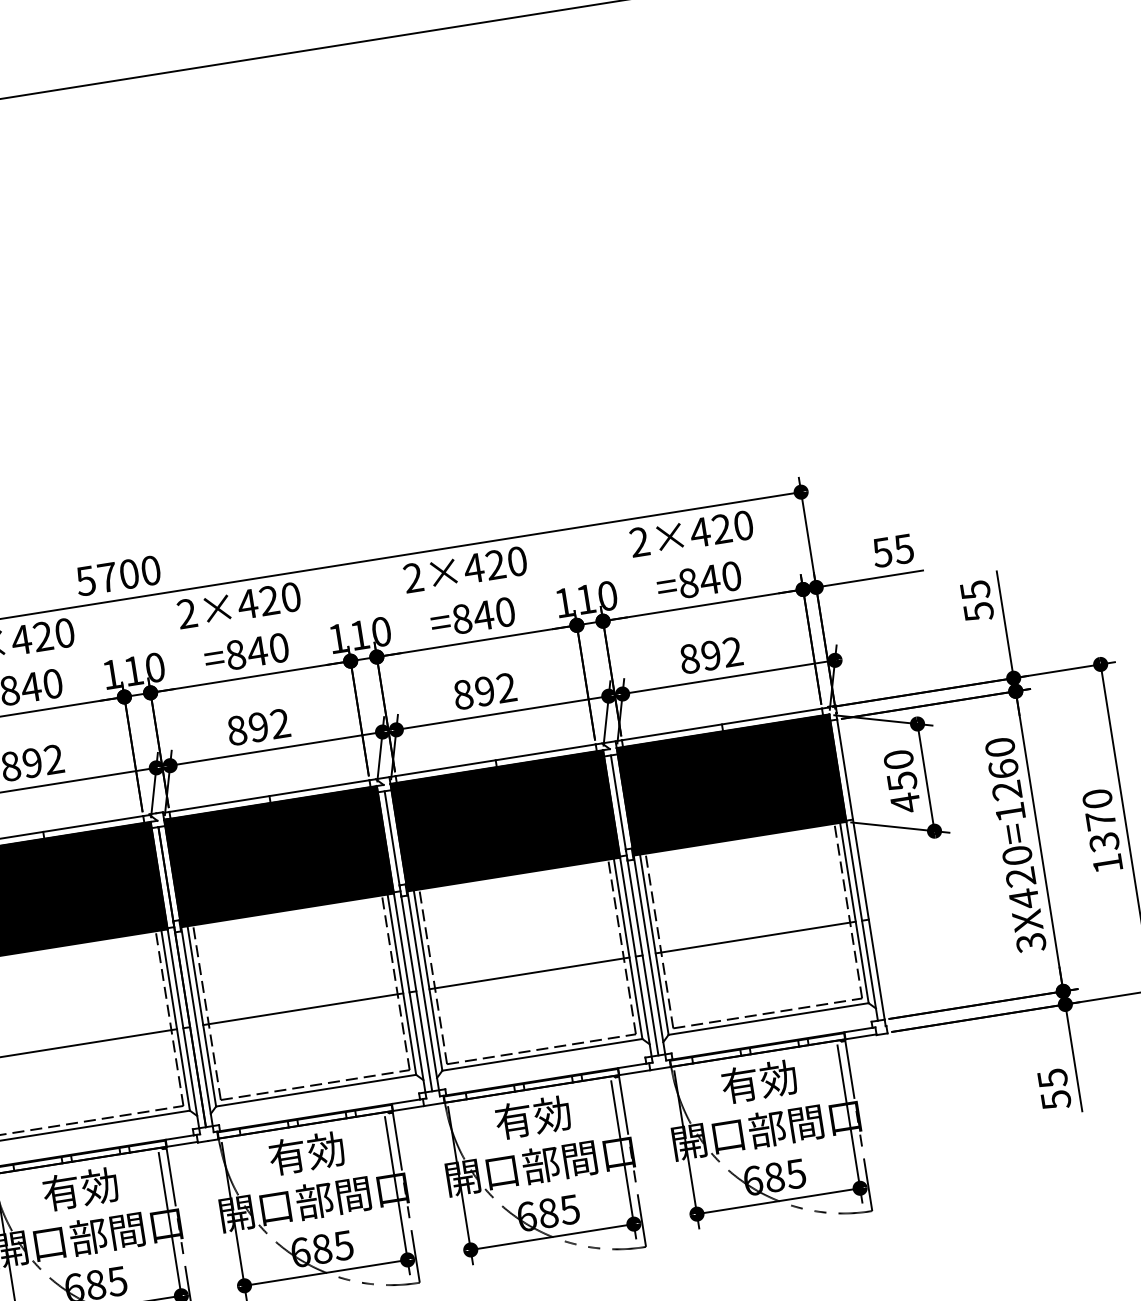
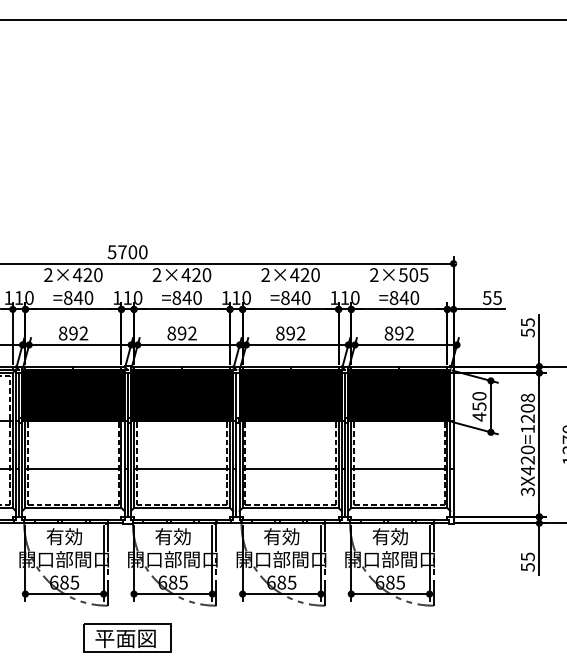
text: (721, 530) -> (413, 275), 2×420 -> 2×505
text: (1000, 756) -> (527, 402), 3X420=1260 -> 3X420=1208

